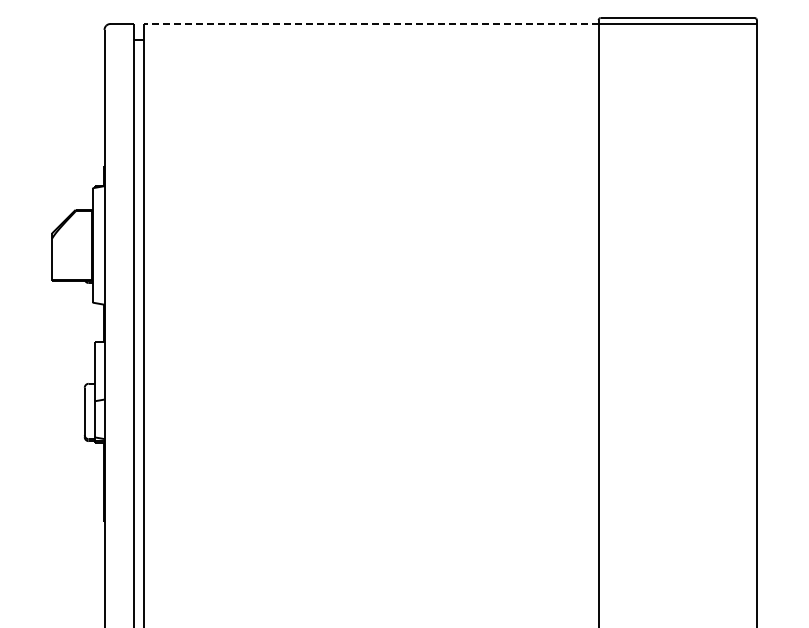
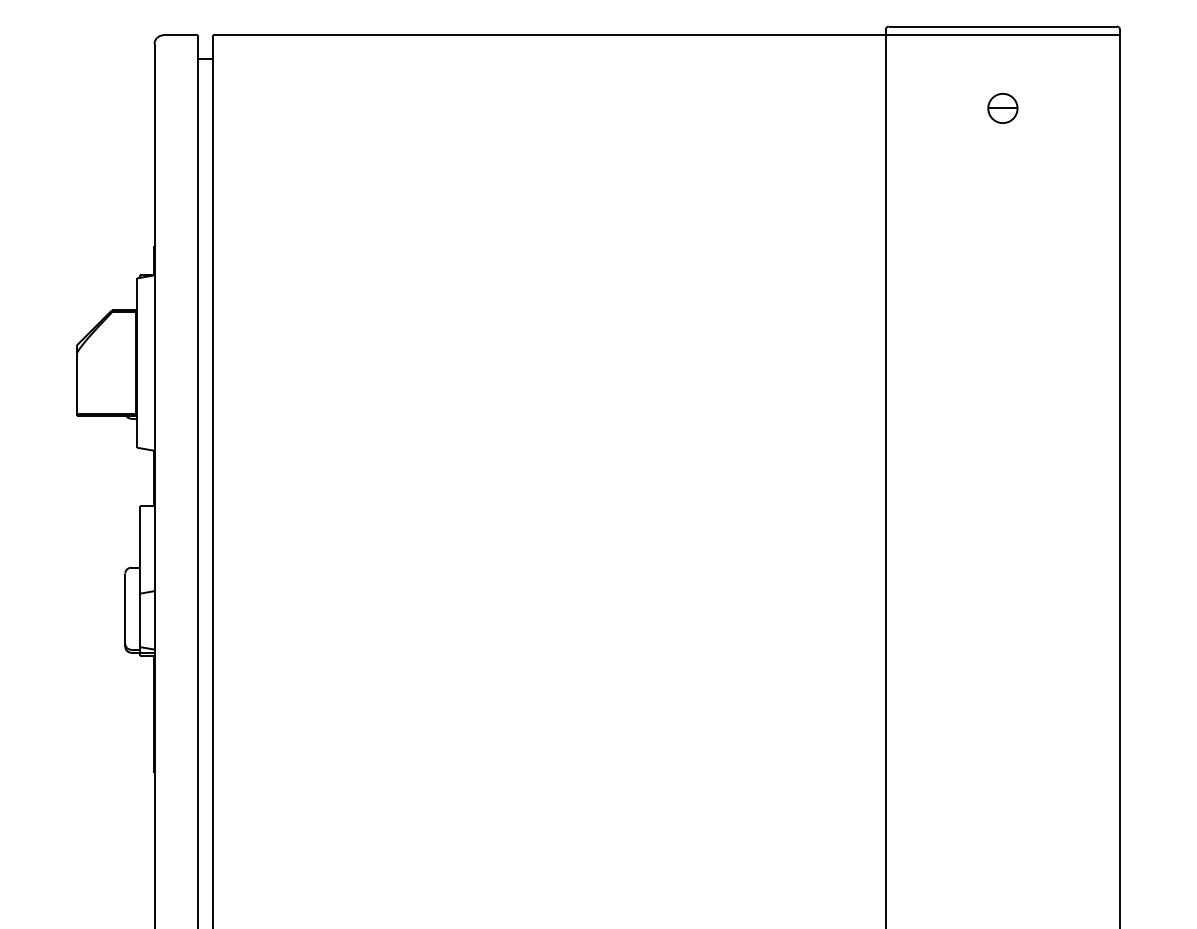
line: (370, 24) -> (548, 36), dashed -> solid
part: (677, 73) -> (1002, 108), added

